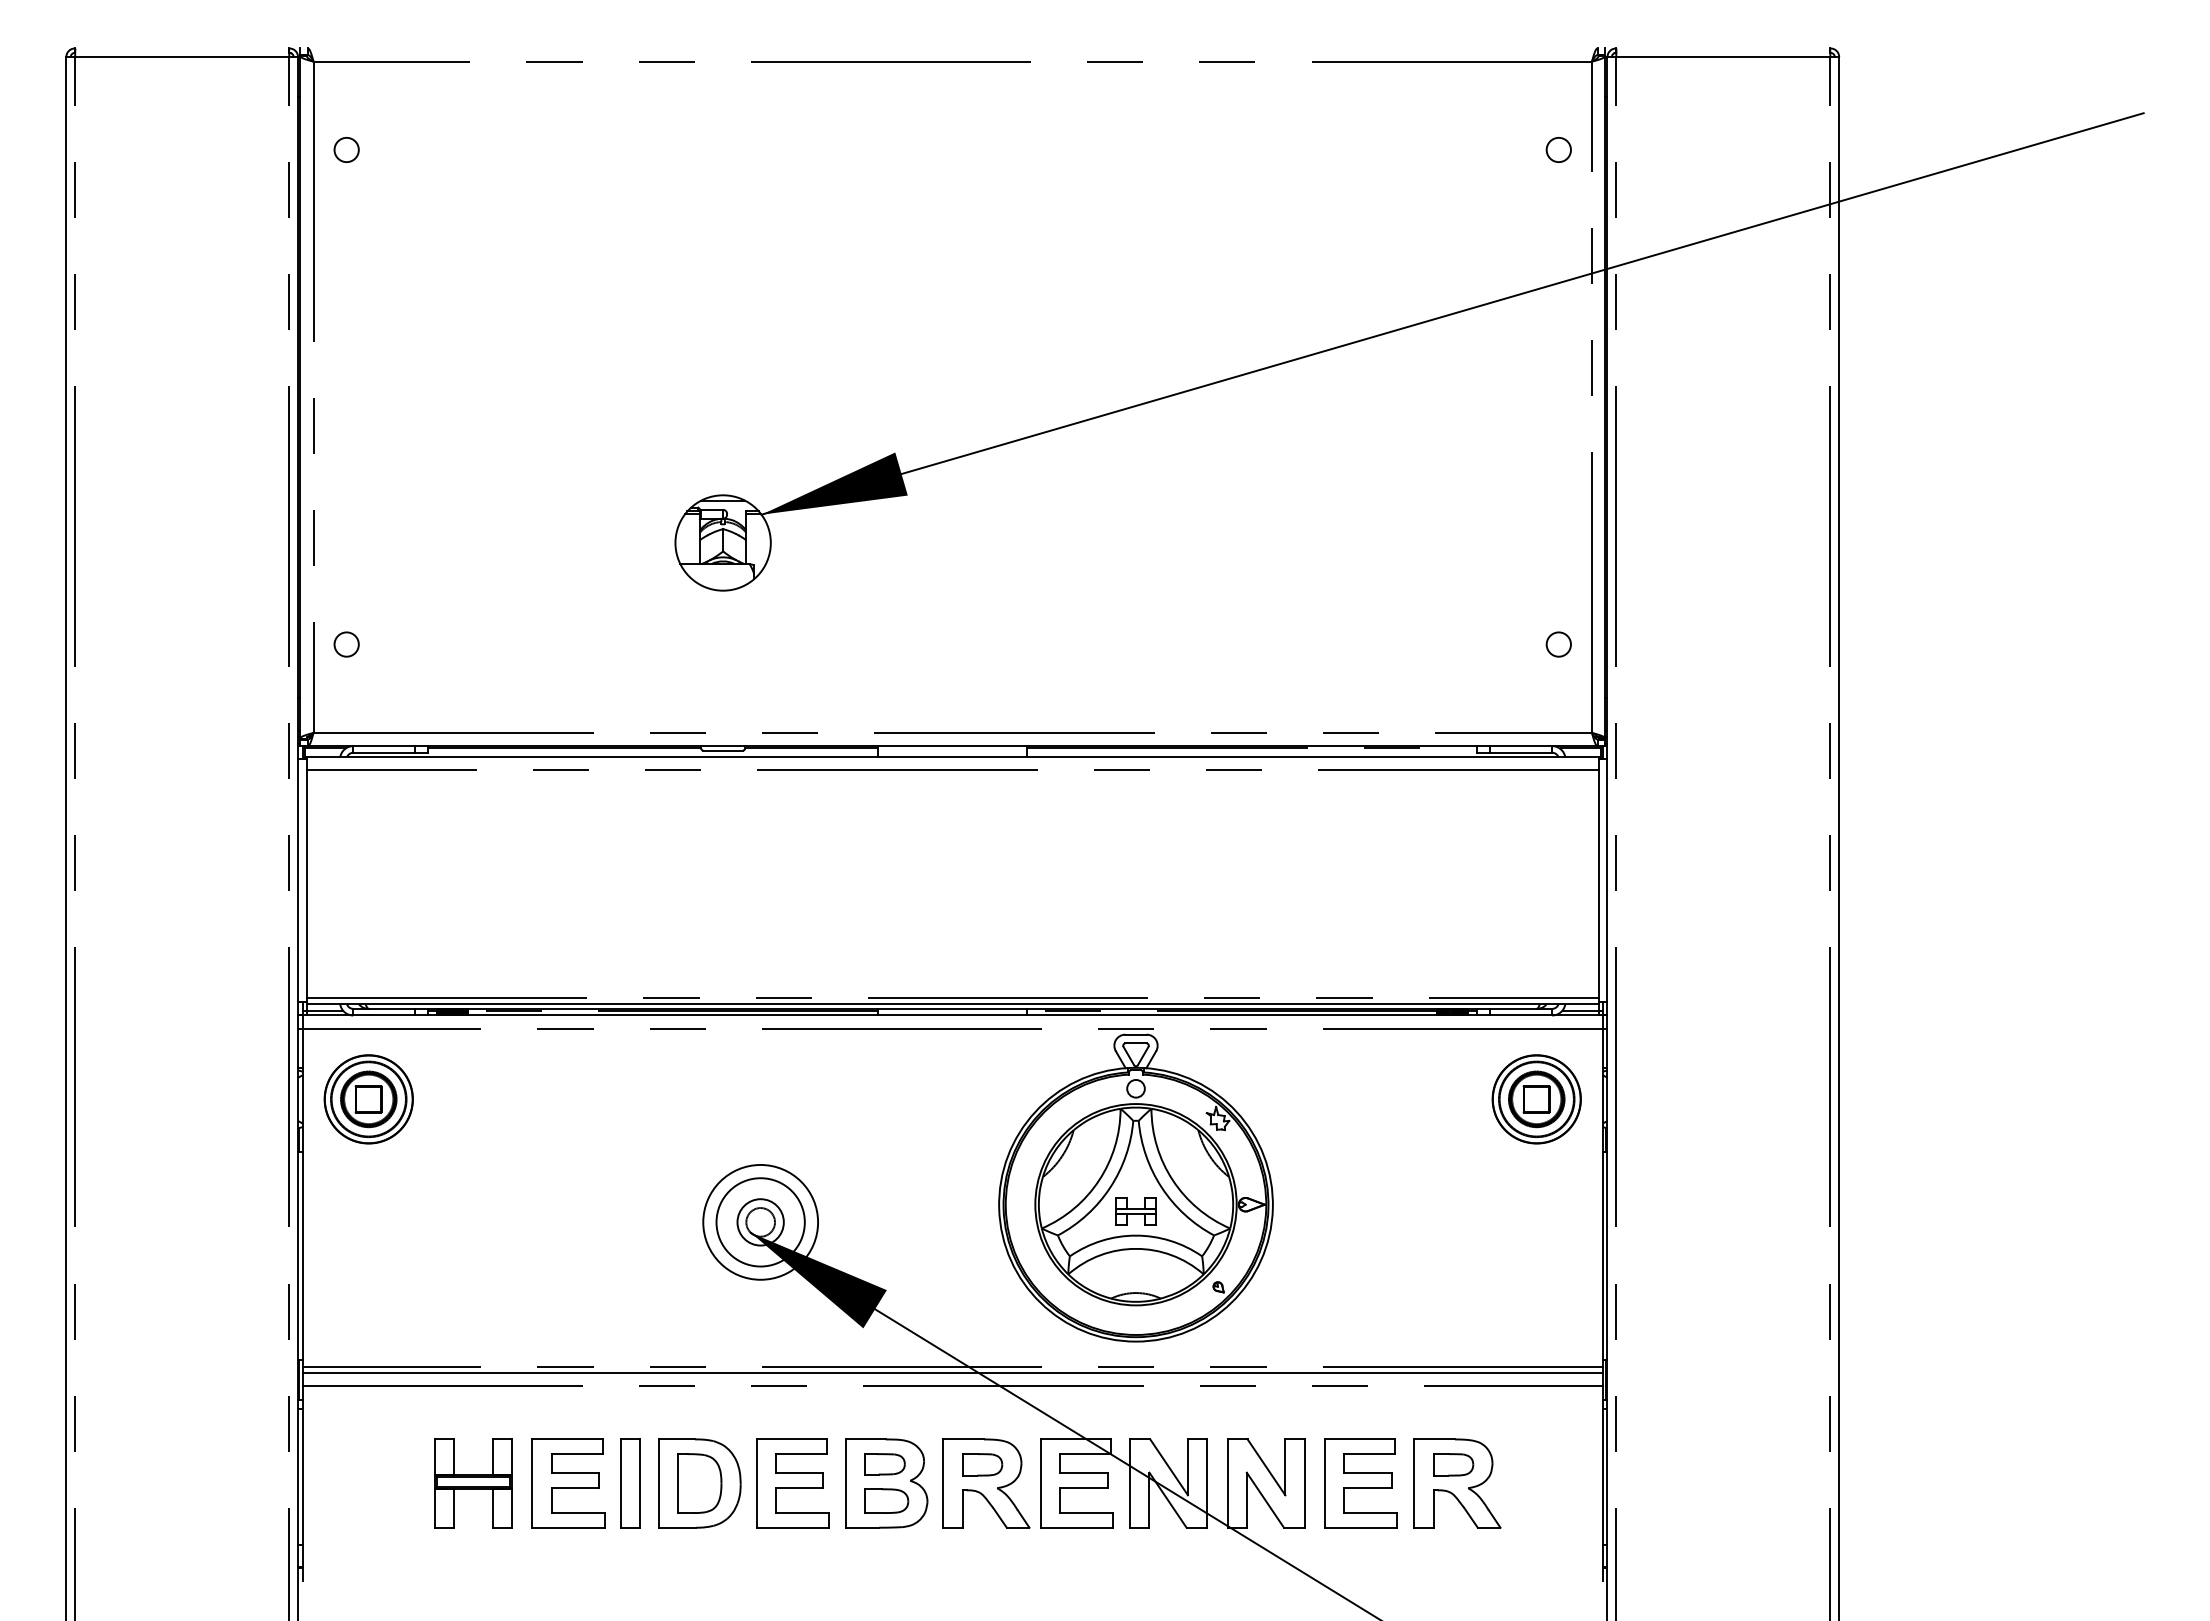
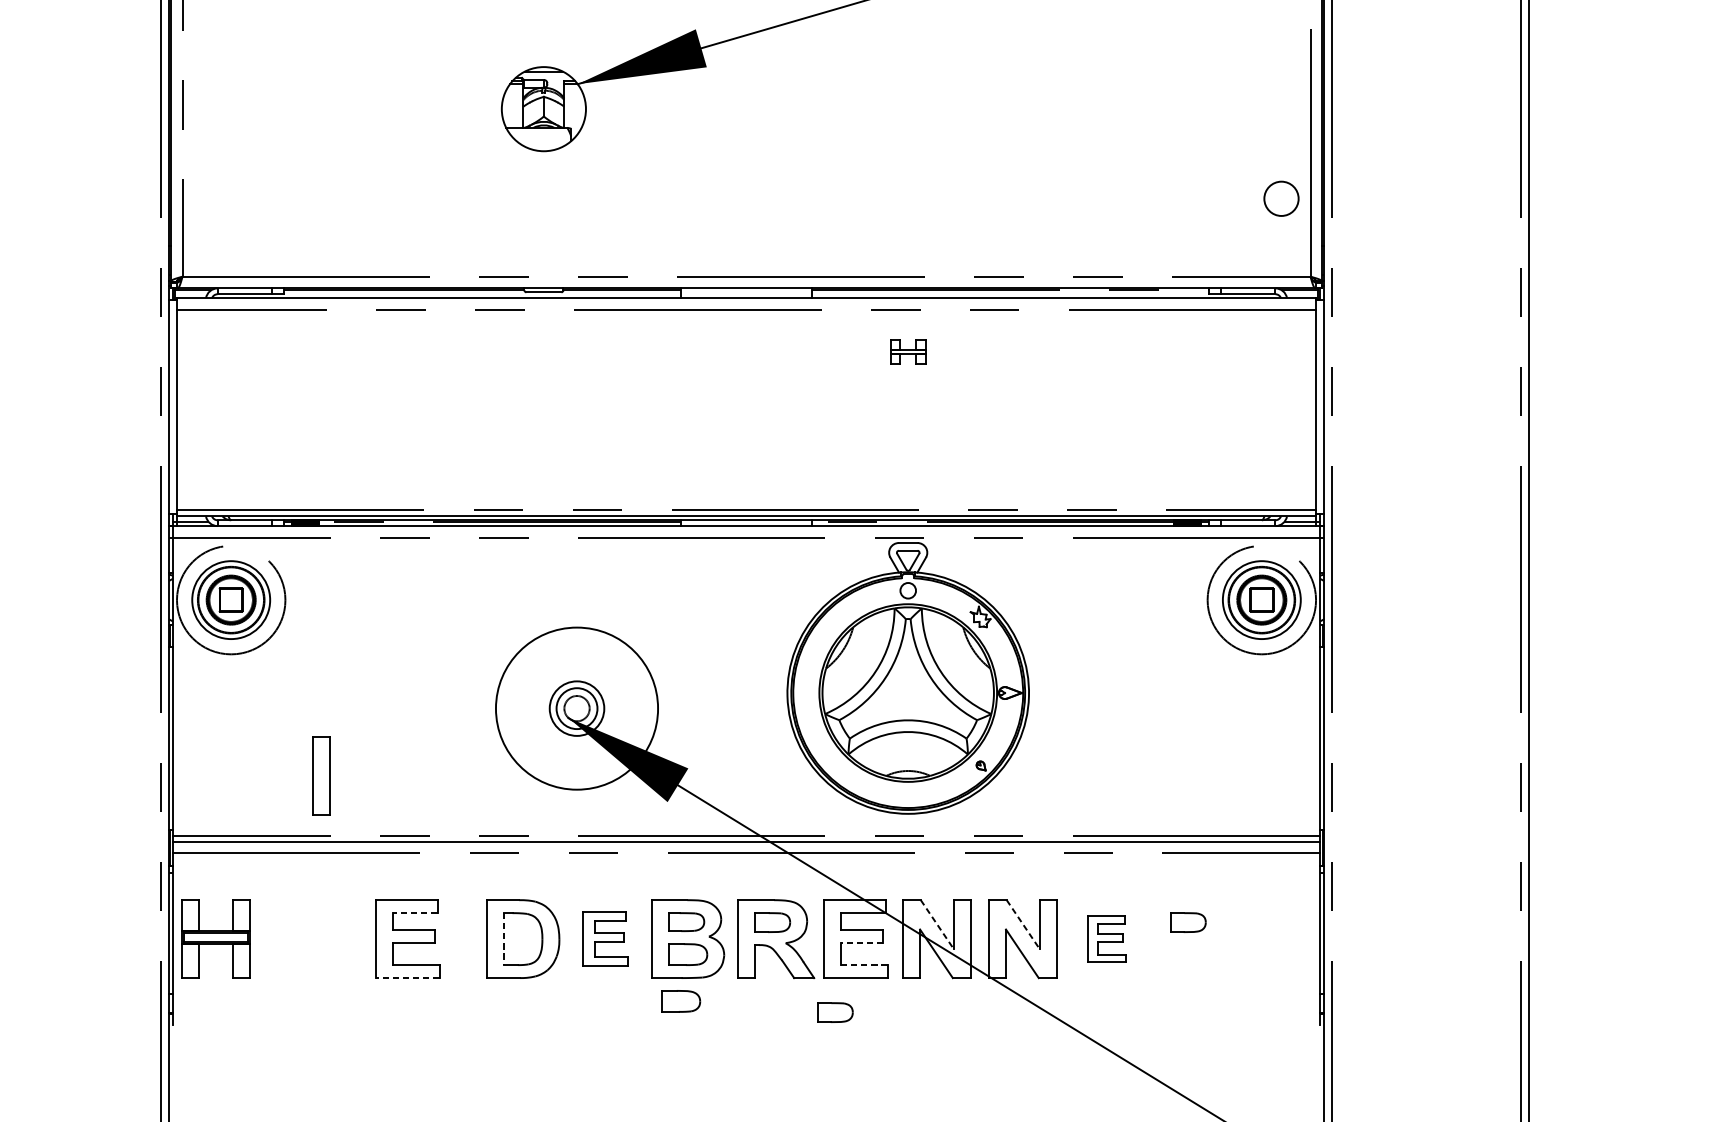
circle: (346, 644) -> (211, 198), removed
circle: (1558, 644) -> (1281, 198), size x1.6
circle: (368, 1099) -> (230, 600), size x1.4
circle: (1536, 1099) -> (1261, 600), size x1.4
part: (1135, 1211) -> (907, 352), moved
circle: (760, 1221) -> (576, 707), size x1.6
circle: (760, 1222) -> (576, 708), size x0.7
line: (576, 1454) -> (414, 913), solid -> dashed
line: (1169, 1467) -> (937, 924), solid -> dashed
line: (1266, 1467) -> (1023, 924), solid -> dashed
part: (473, 1483) -> (215, 939), moved
part: (630, 1483) -> (321, 775), moved
part: (792, 1483) -> (605, 939), size x0.7
part: (1360, 1483) -> (1106, 939), size x0.6
part: (1457, 1483) -> (1191, 939), removed
line: (678, 1484) -> (504, 939), solid -> dashed
line: (1083, 1488) -> (861, 943), solid -> dashed
line: (1086, 1513) -> (864, 965), solid -> dashed
line: (568, 1527) -> (407, 977), solid -> dashed
part: (878, 1553) -> (680, 1000), added
part: (1053, 1566) -> (835, 1012), added

